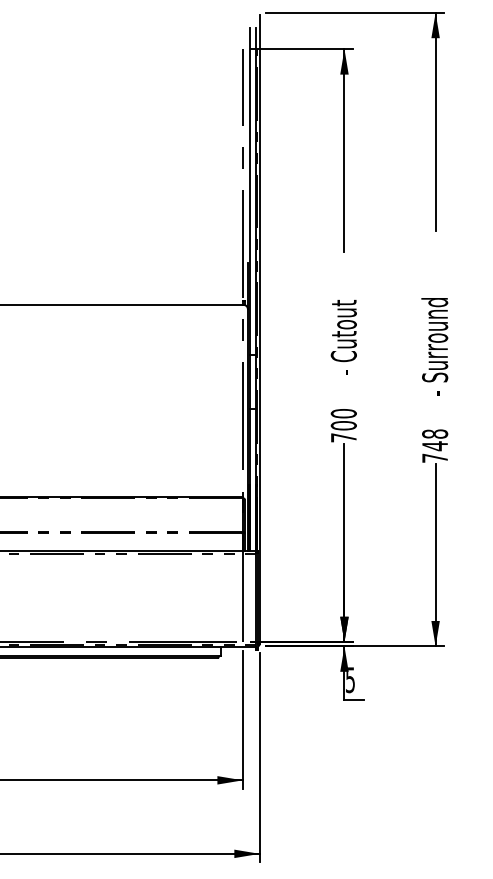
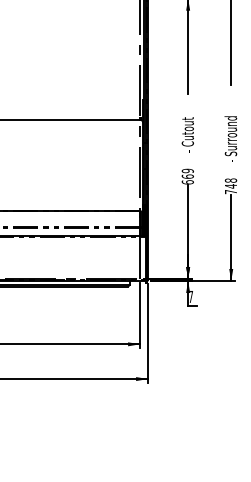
text: (343, 425) -> (187, 176), 700 -> 669
text: (349, 681) -> (190, 297), 5 -> 7

